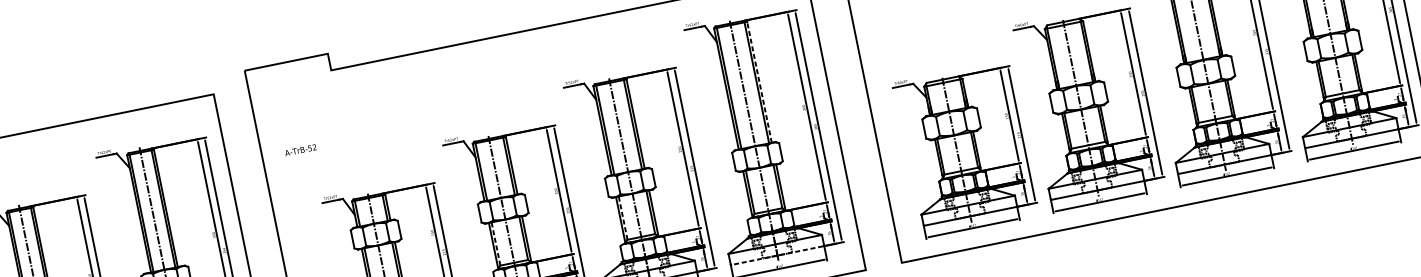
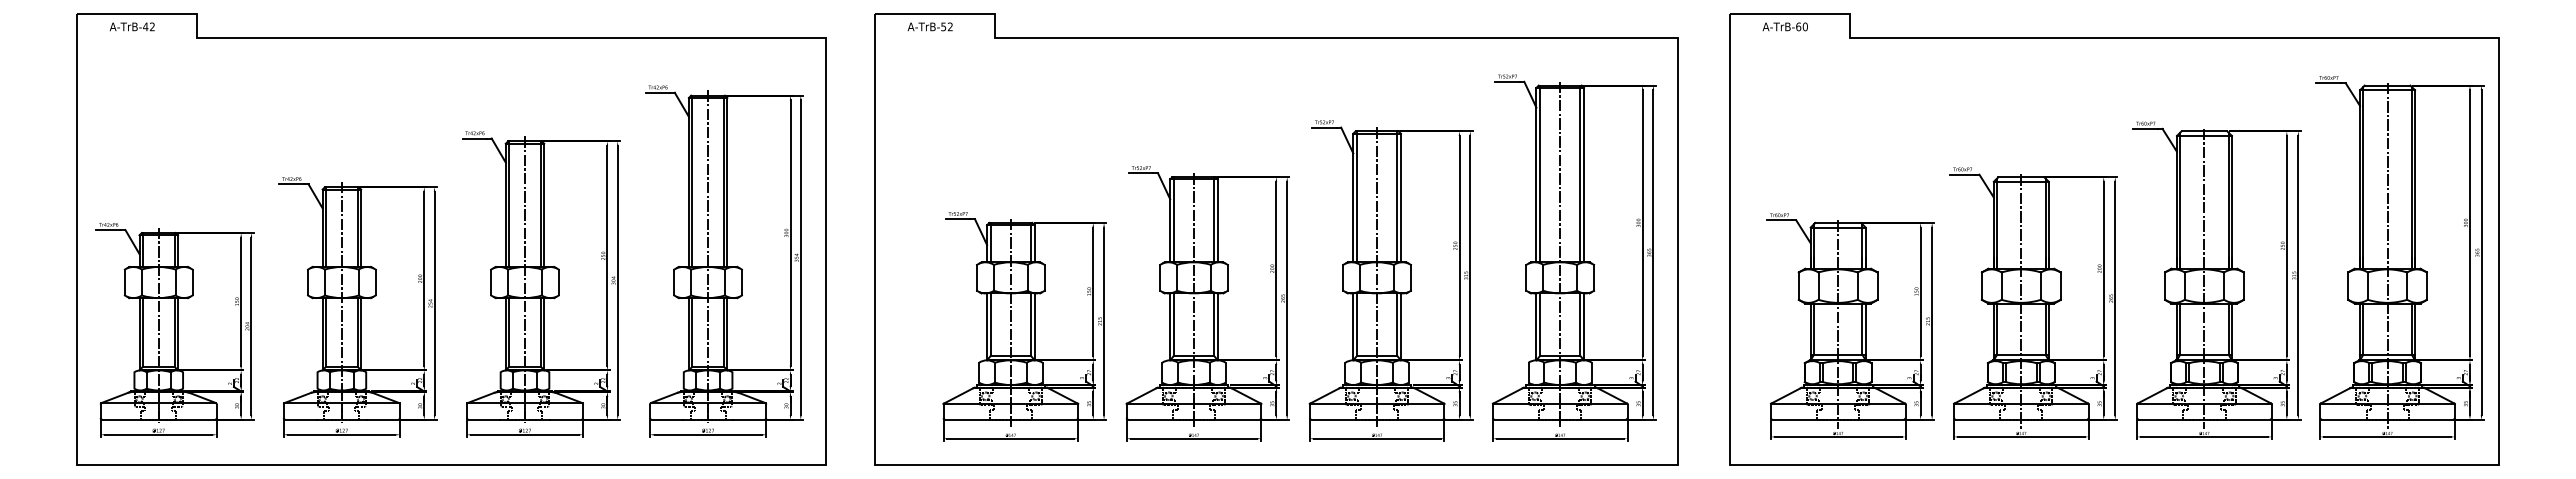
line: (759, 81) -> (1584, 174), dashed -> solid
text: (300, 150) -> (929, 26), moved
line: (623, 218) -> (1357, 324), dashed -> solid
line: (496, 243) -> (1174, 324), dashed -> solid
line: (776, 255) -> (1559, 419), dashed -> solid

